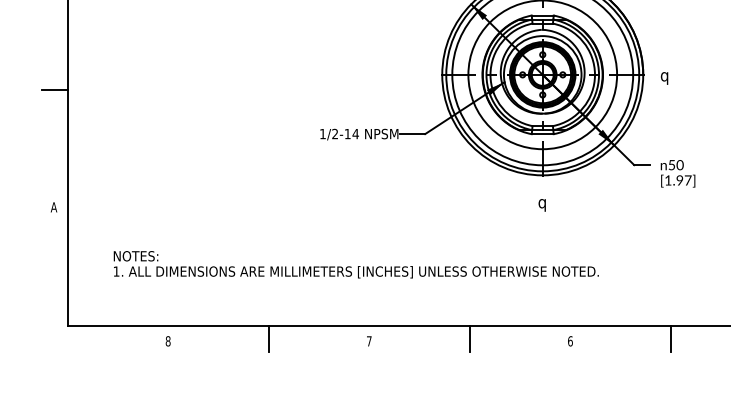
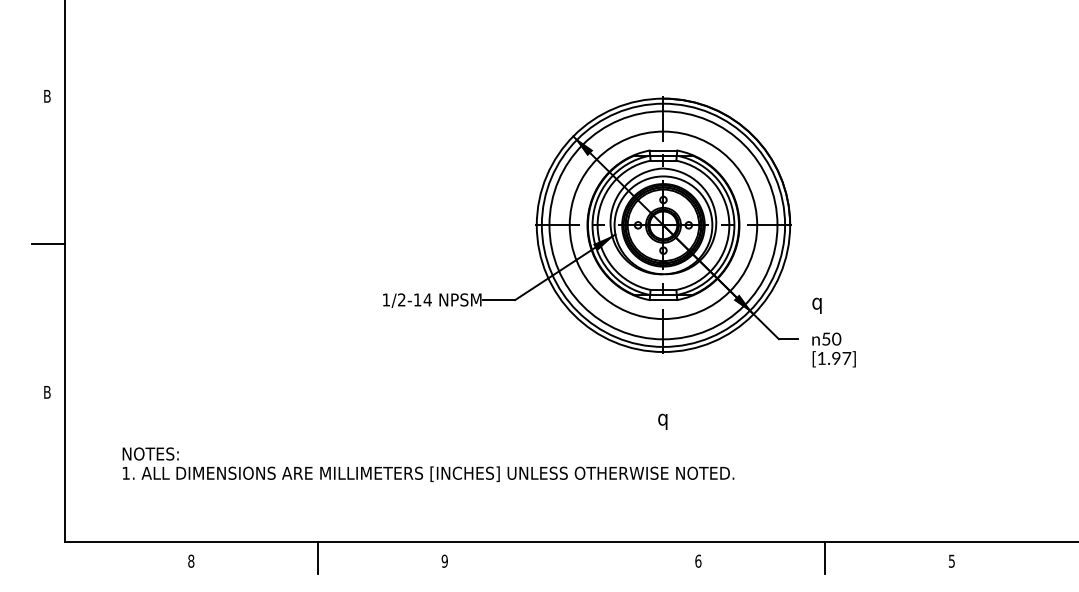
text: (664, 78) -> (816, 305), moved
text: (541, 205) -> (662, 421), moved
text: (54, 207) -> (47, 392), A -> B
line: (469, 338) -> (571, 557), removed
text: (369, 340) -> (444, 560), 7 -> 9

